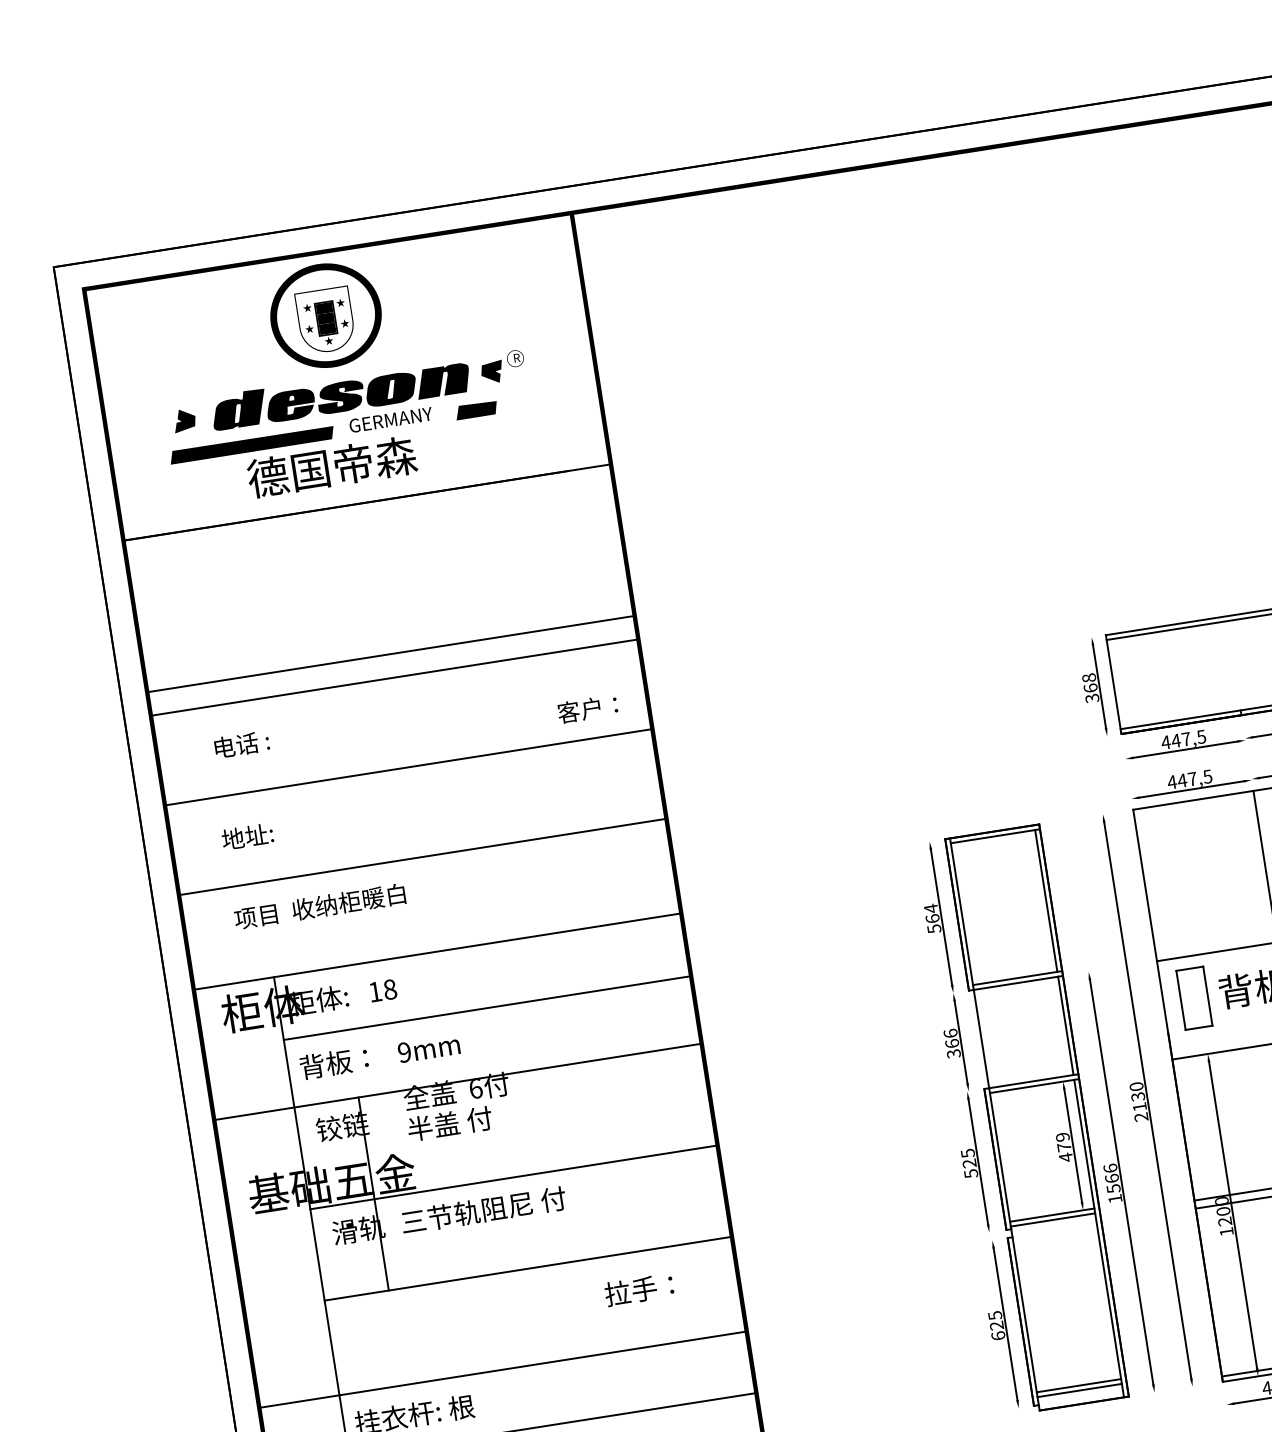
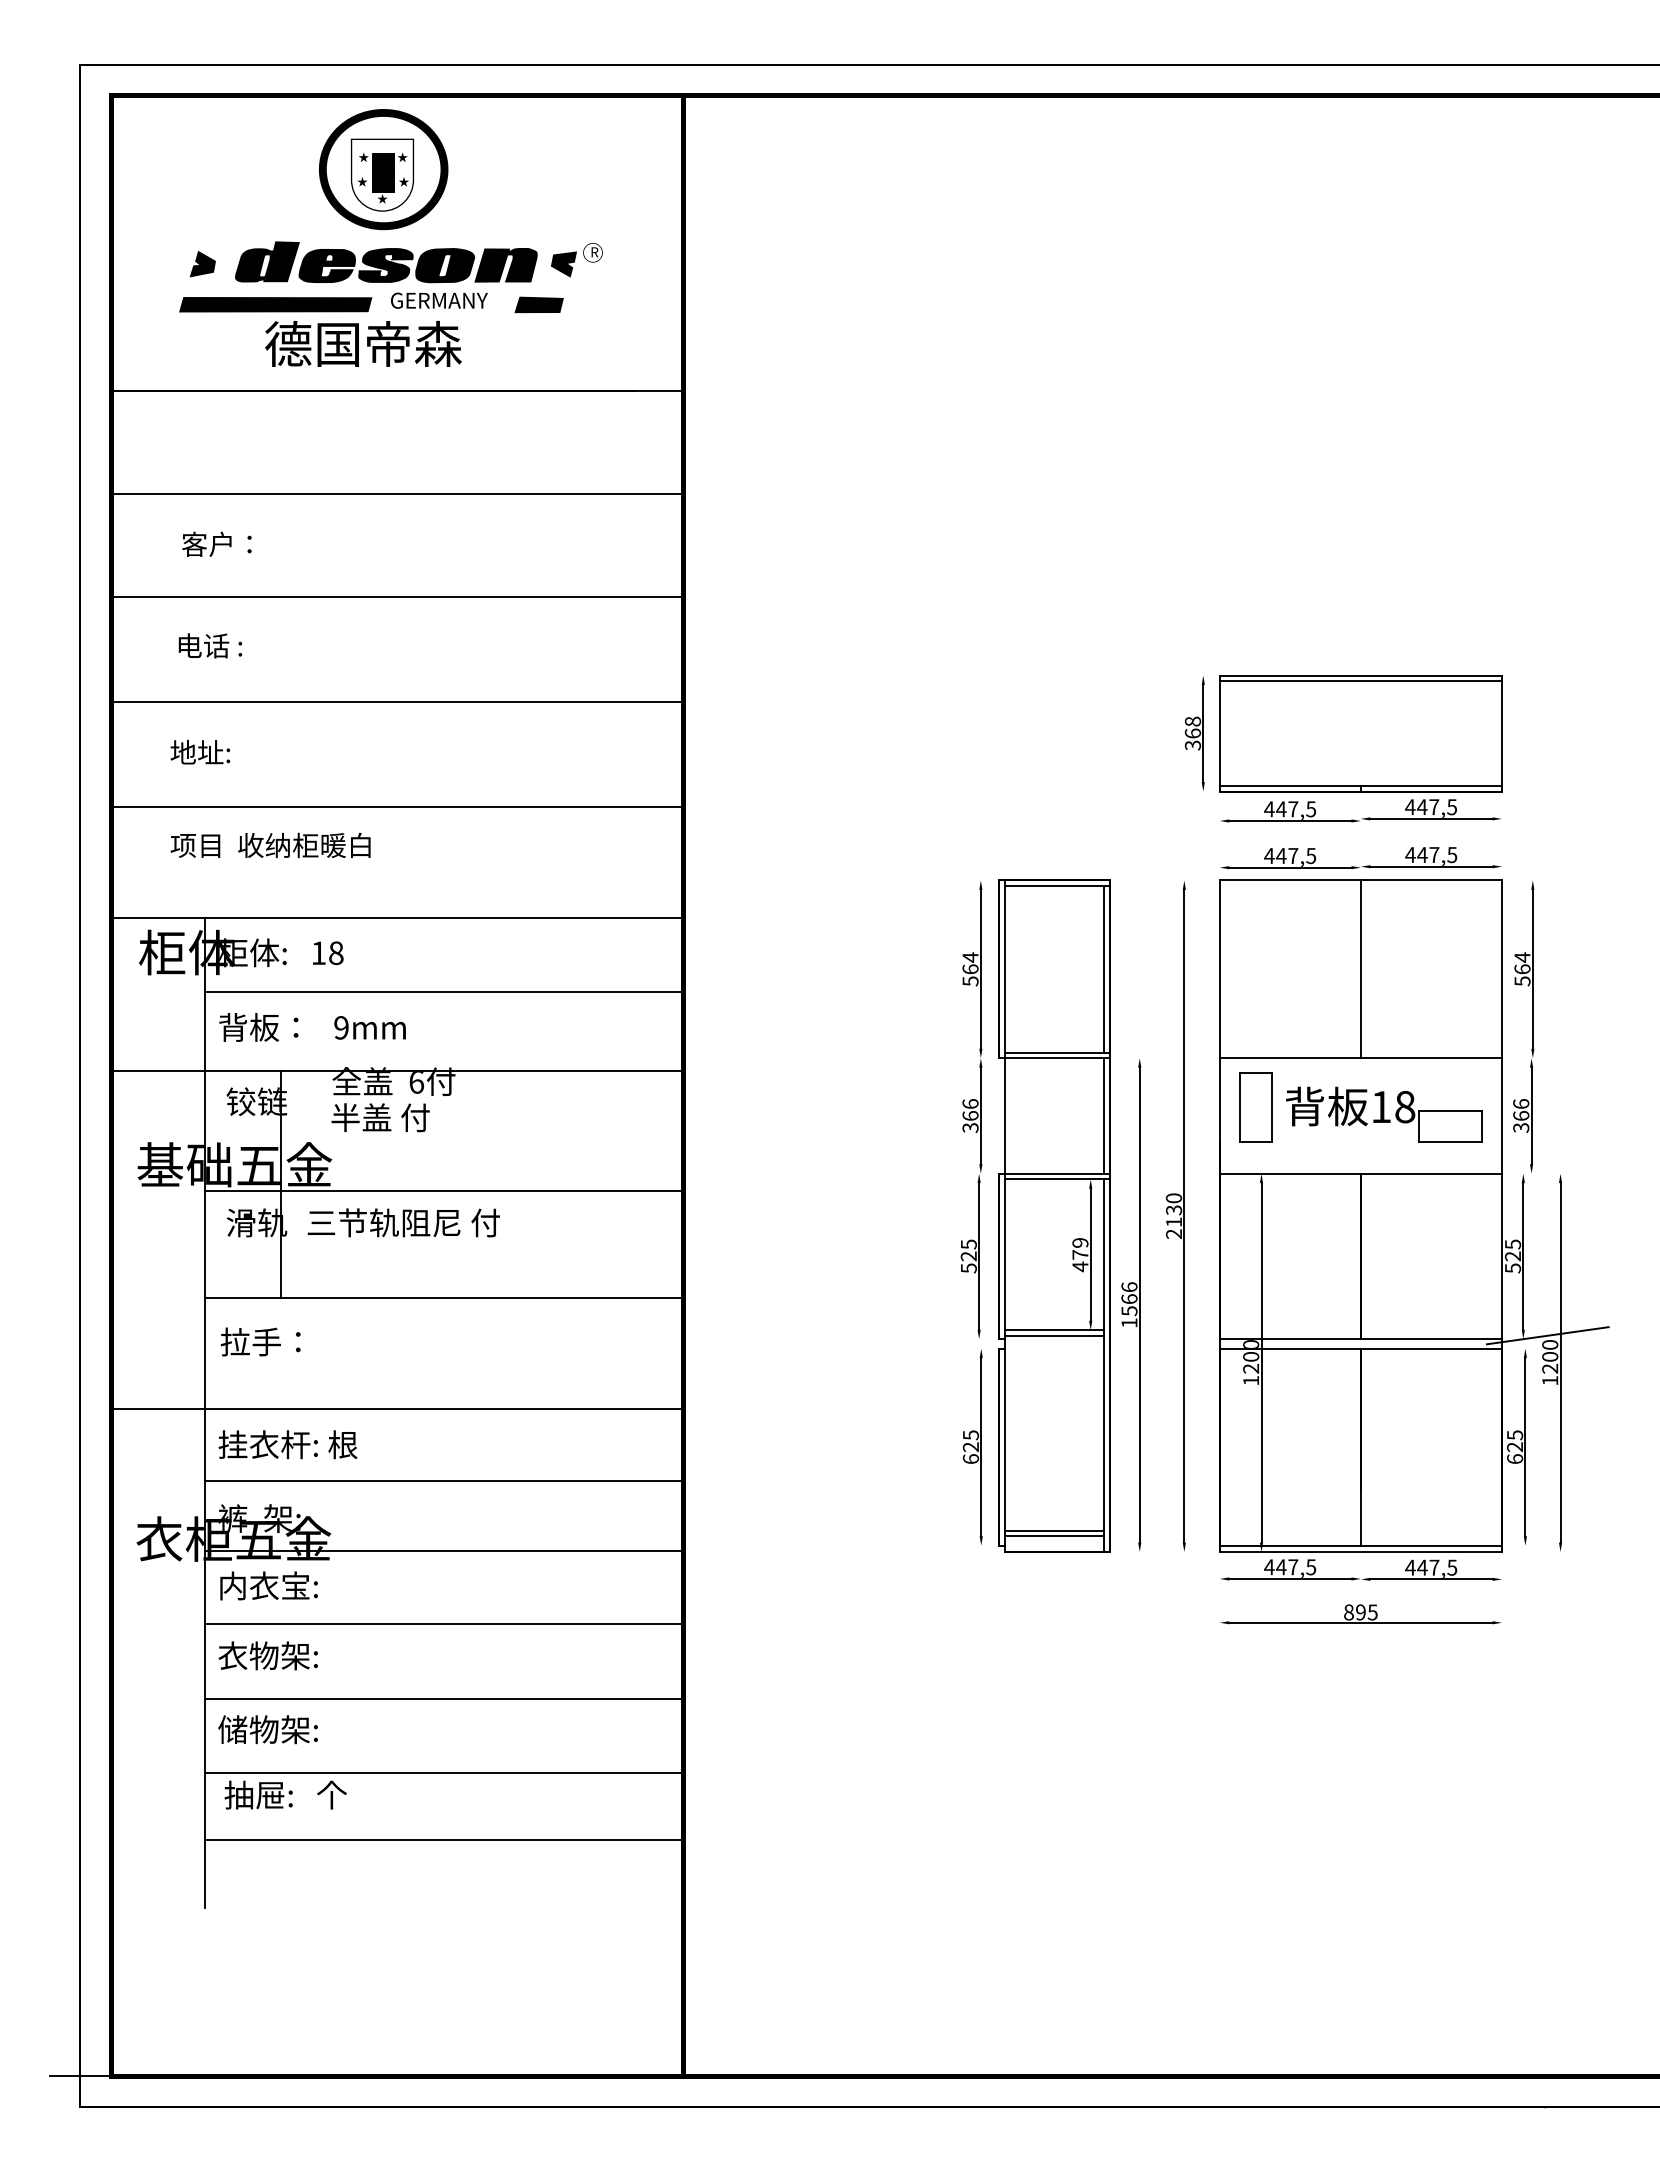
line: (391, 653) -> (397, 493), moved
text: (587, 708) -> (216, 543), moved
text: (639, 1289) -> (260, 1341), moved

